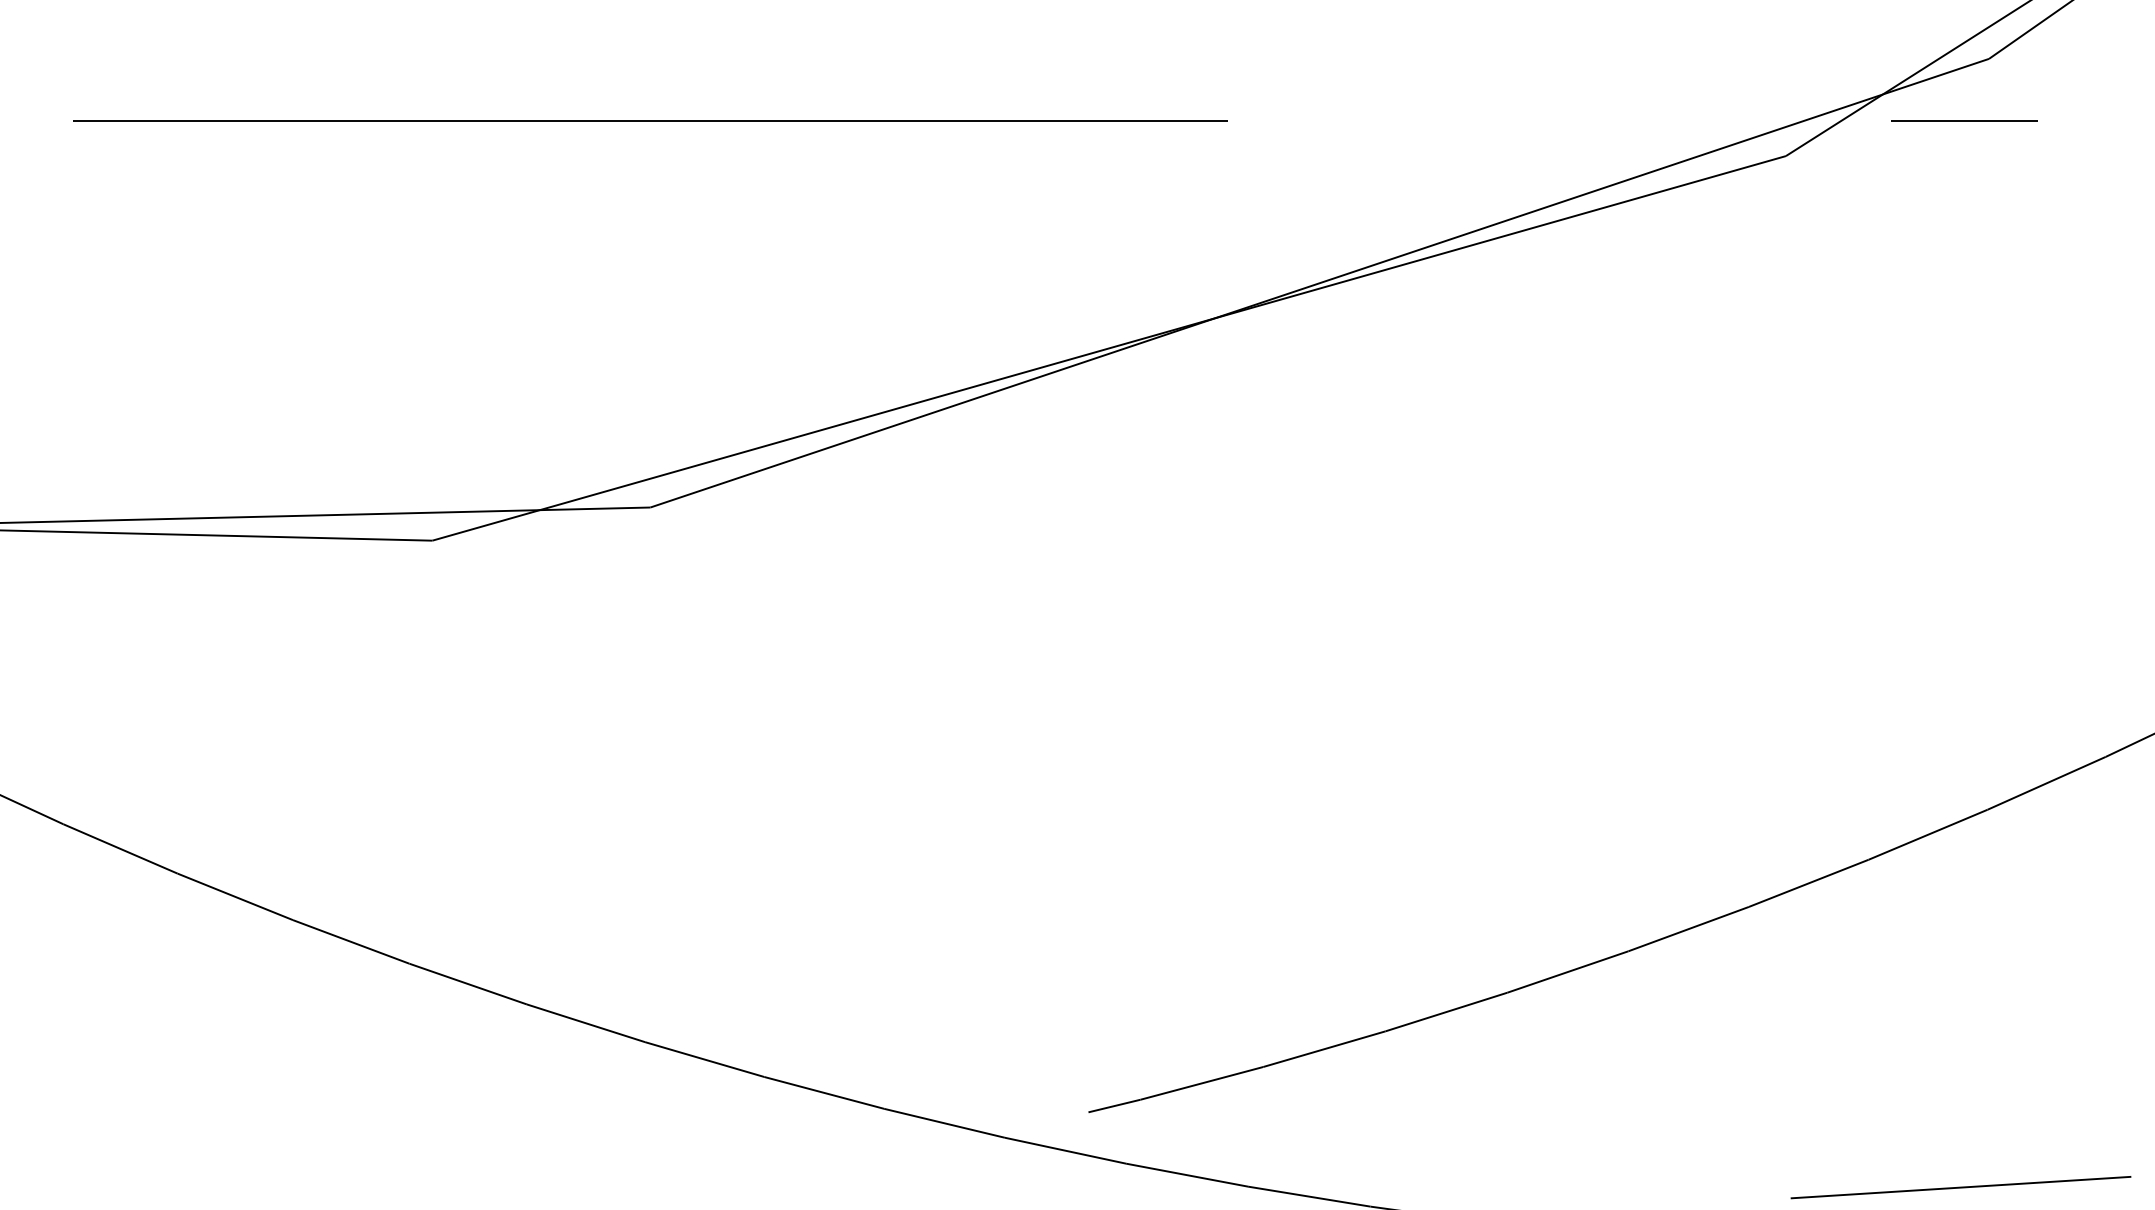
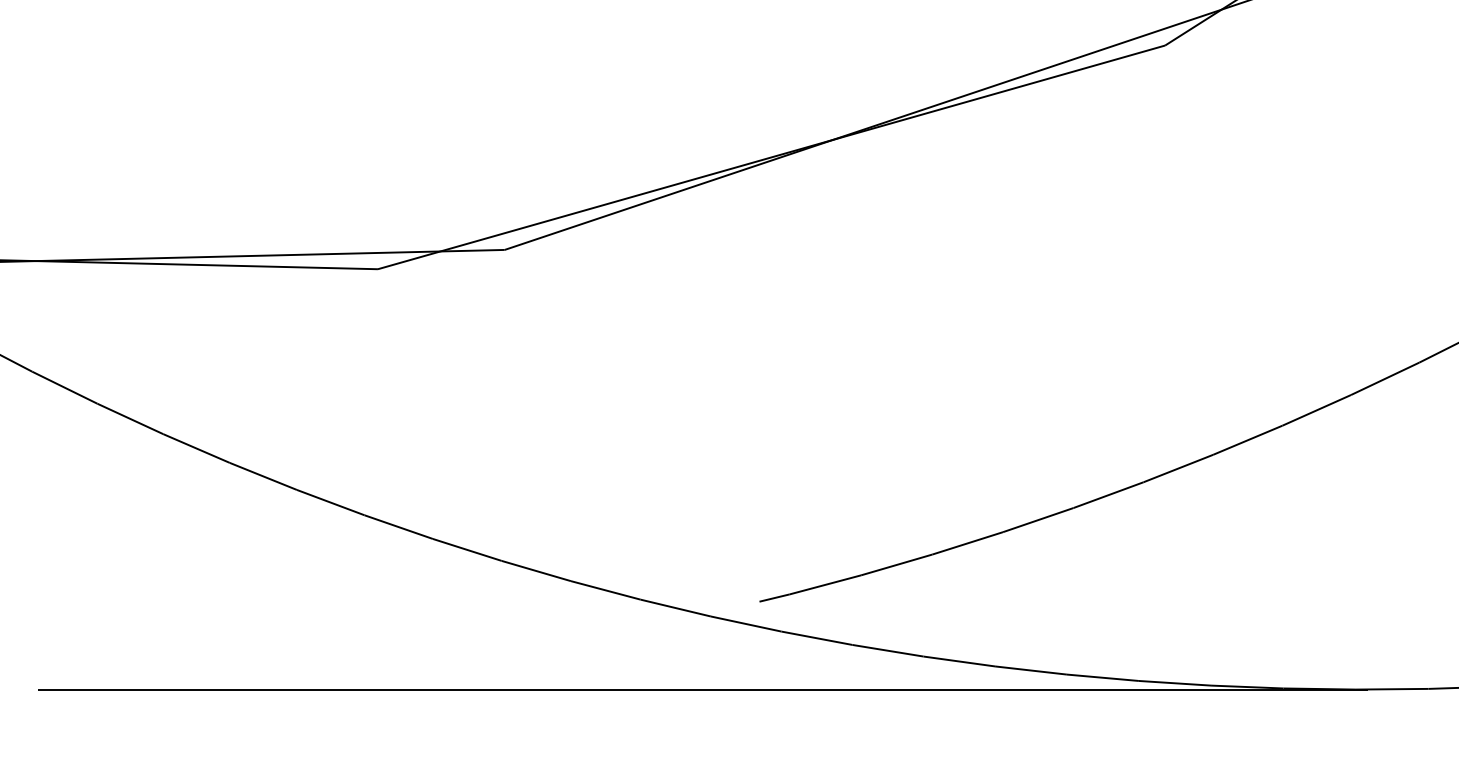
line: (1963, 119) -> (1268, 24), removed
line: (650, 121) -> (504, 25), removed
line: (1960, 1187) -> (1266, 645), removed

